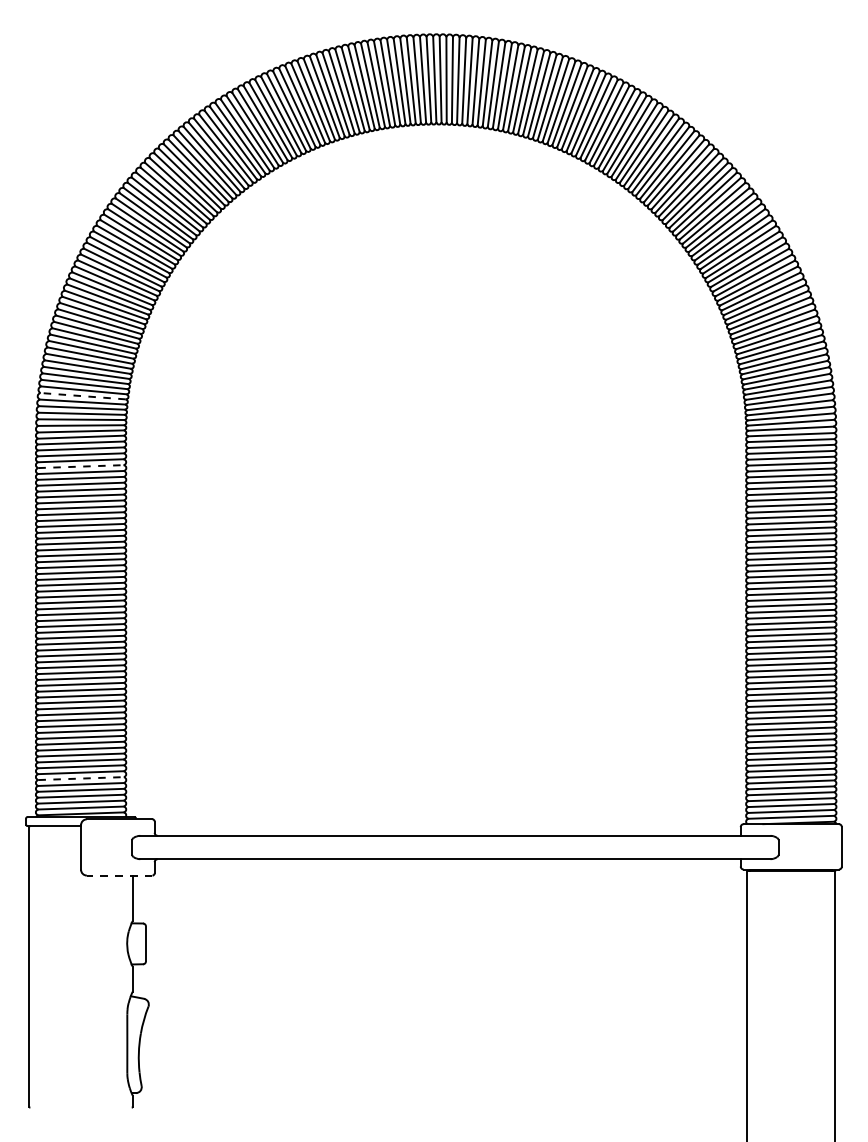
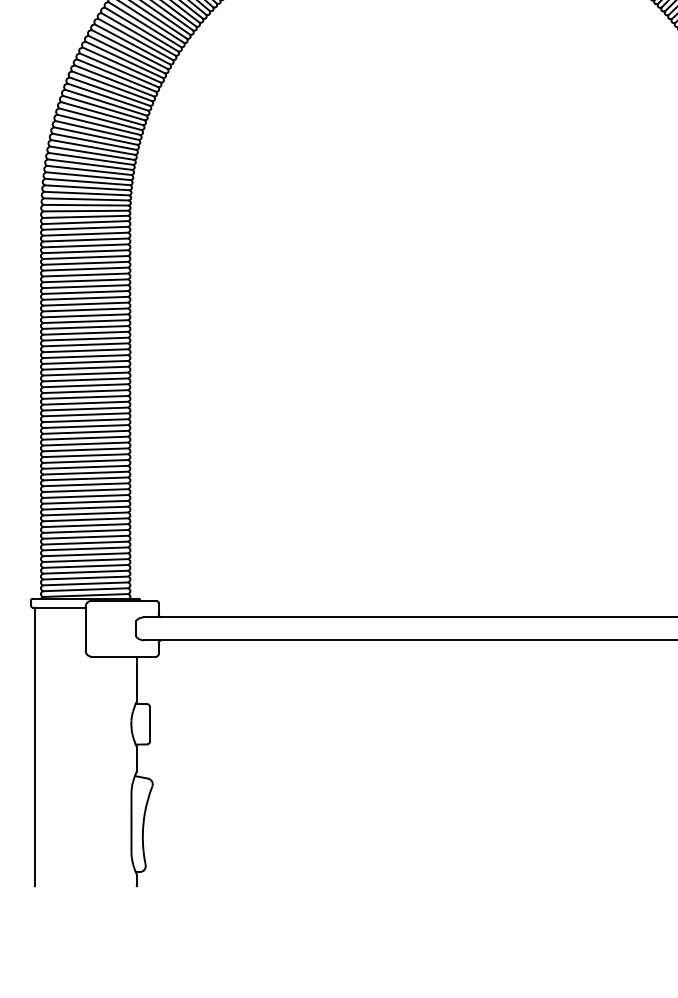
line: (83, 396) -> (88, 182), dashed -> solid
line: (81, 466) -> (86, 251), dashed -> solid
line: (81, 778) -> (86, 560), dashed -> solid
line: (119, 875) -> (123, 656), dashed -> solid

